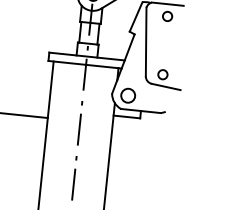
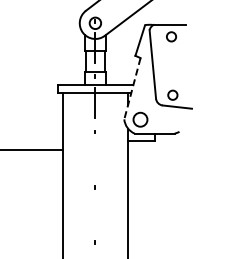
line: (123, 63) -> (132, 88), solid -> dashed
line: (79, 129) -> (95, 158), removed
line: (73, 184) -> (95, 213), removed

